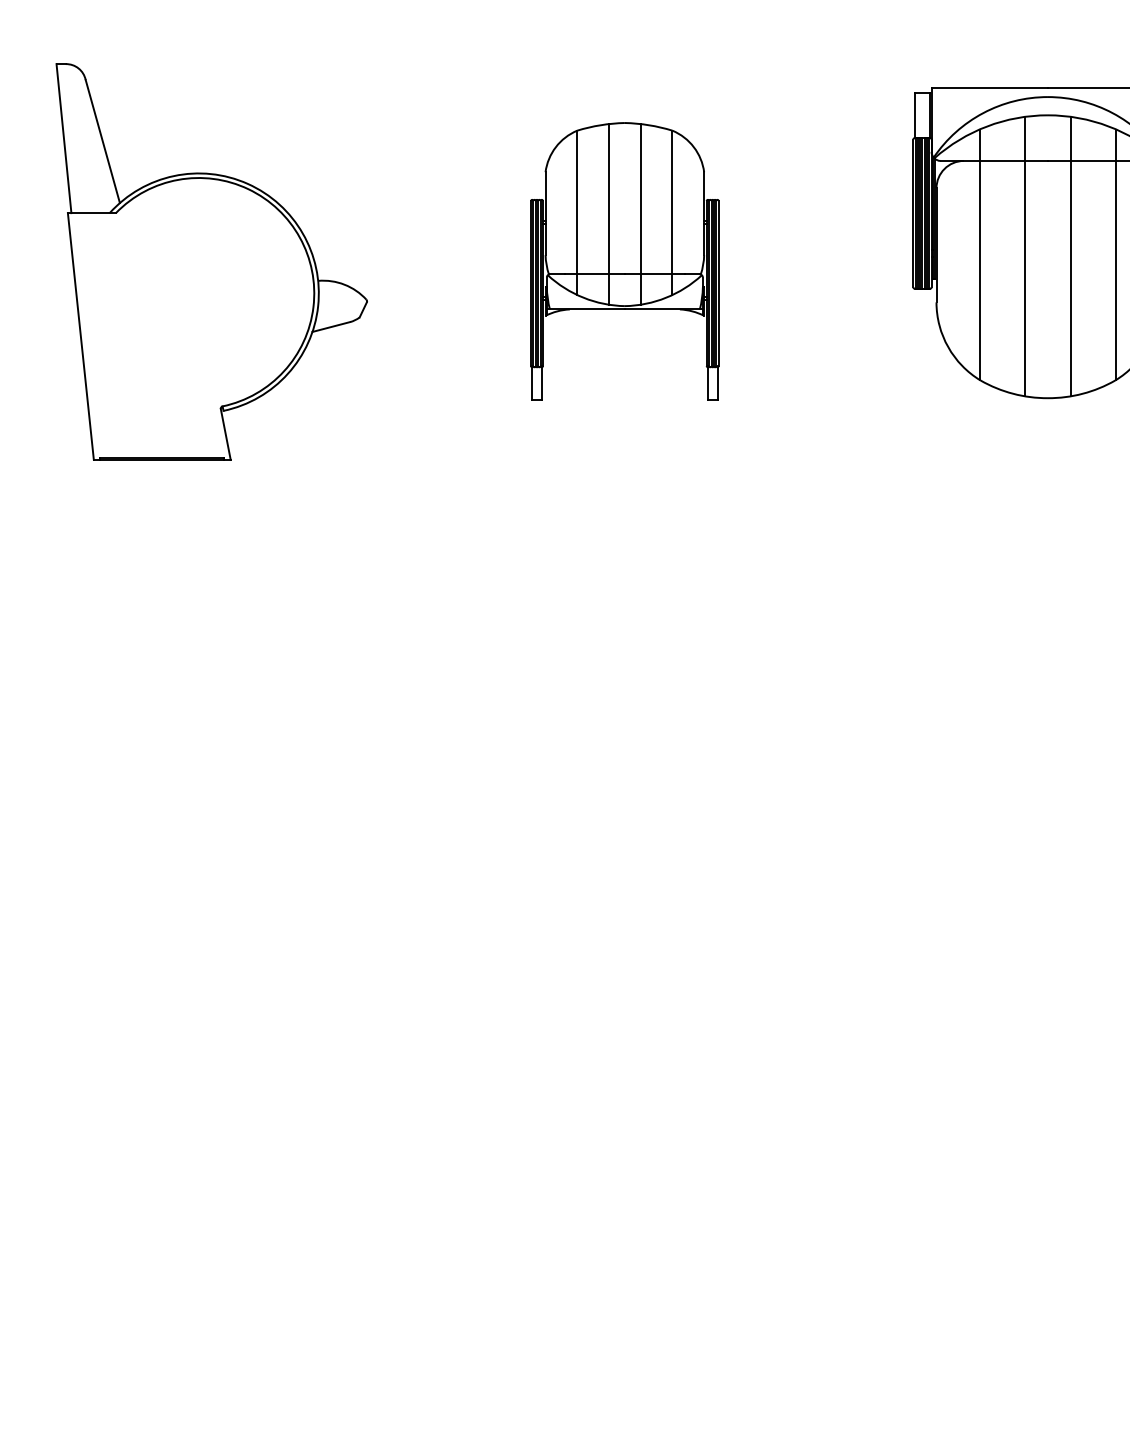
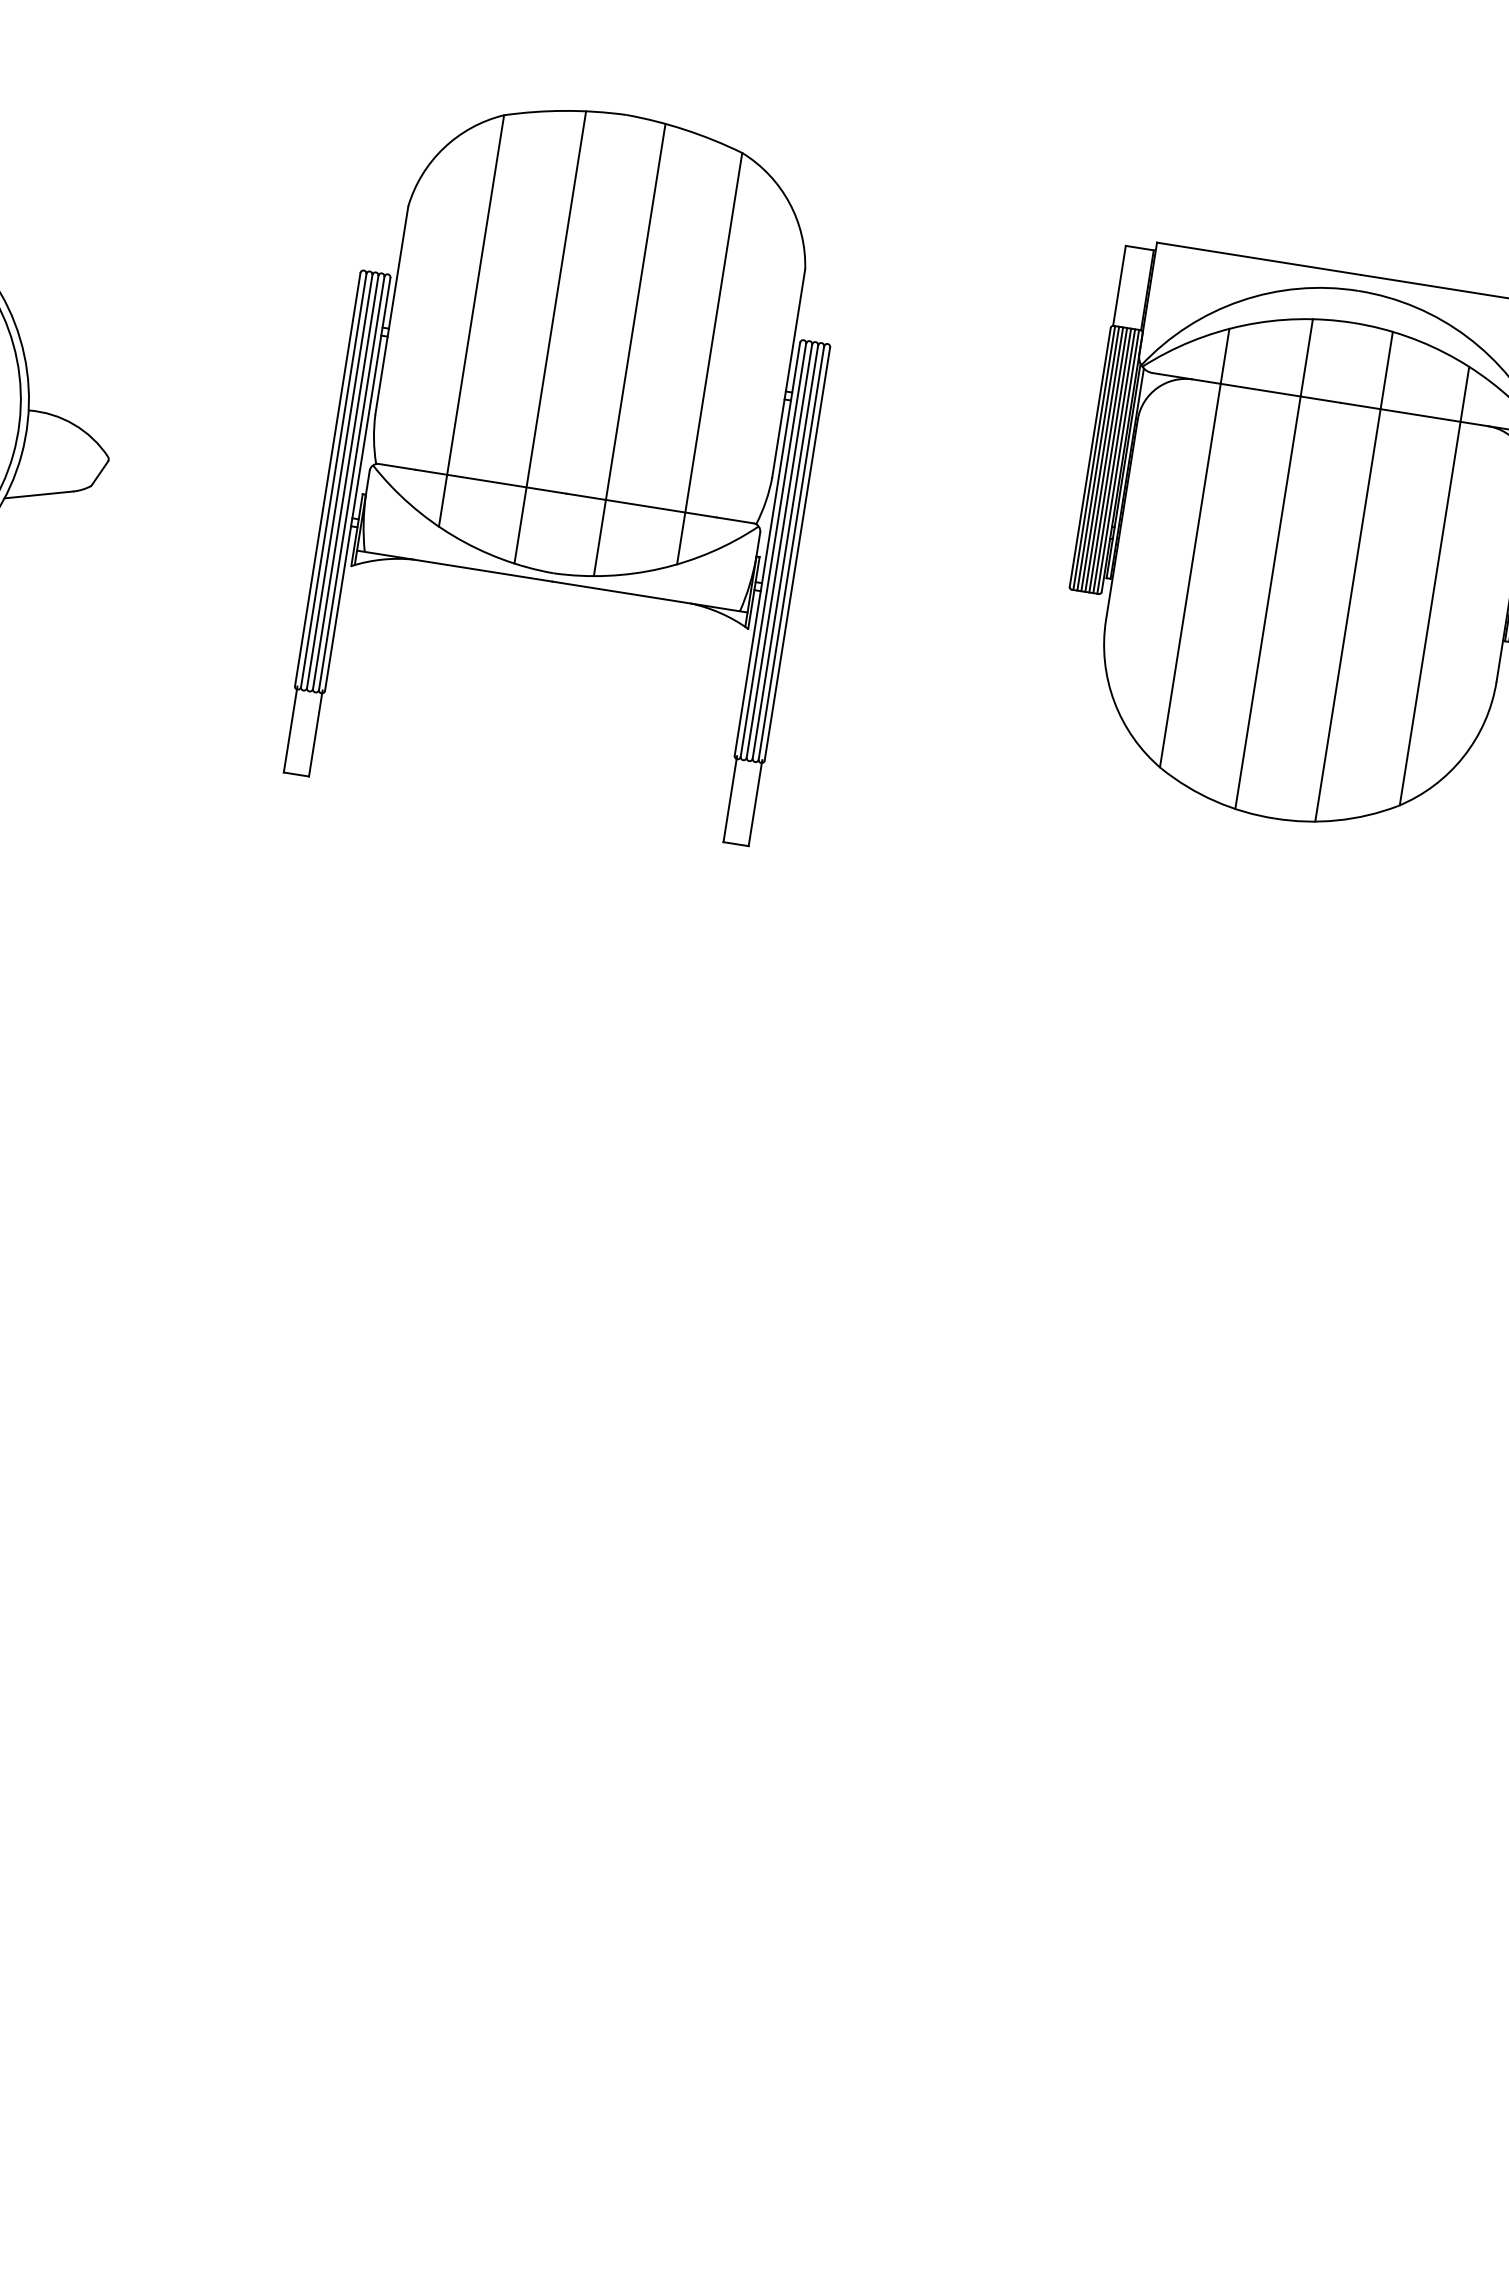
part: (624, 261) -> (570, 461), size x1.43

